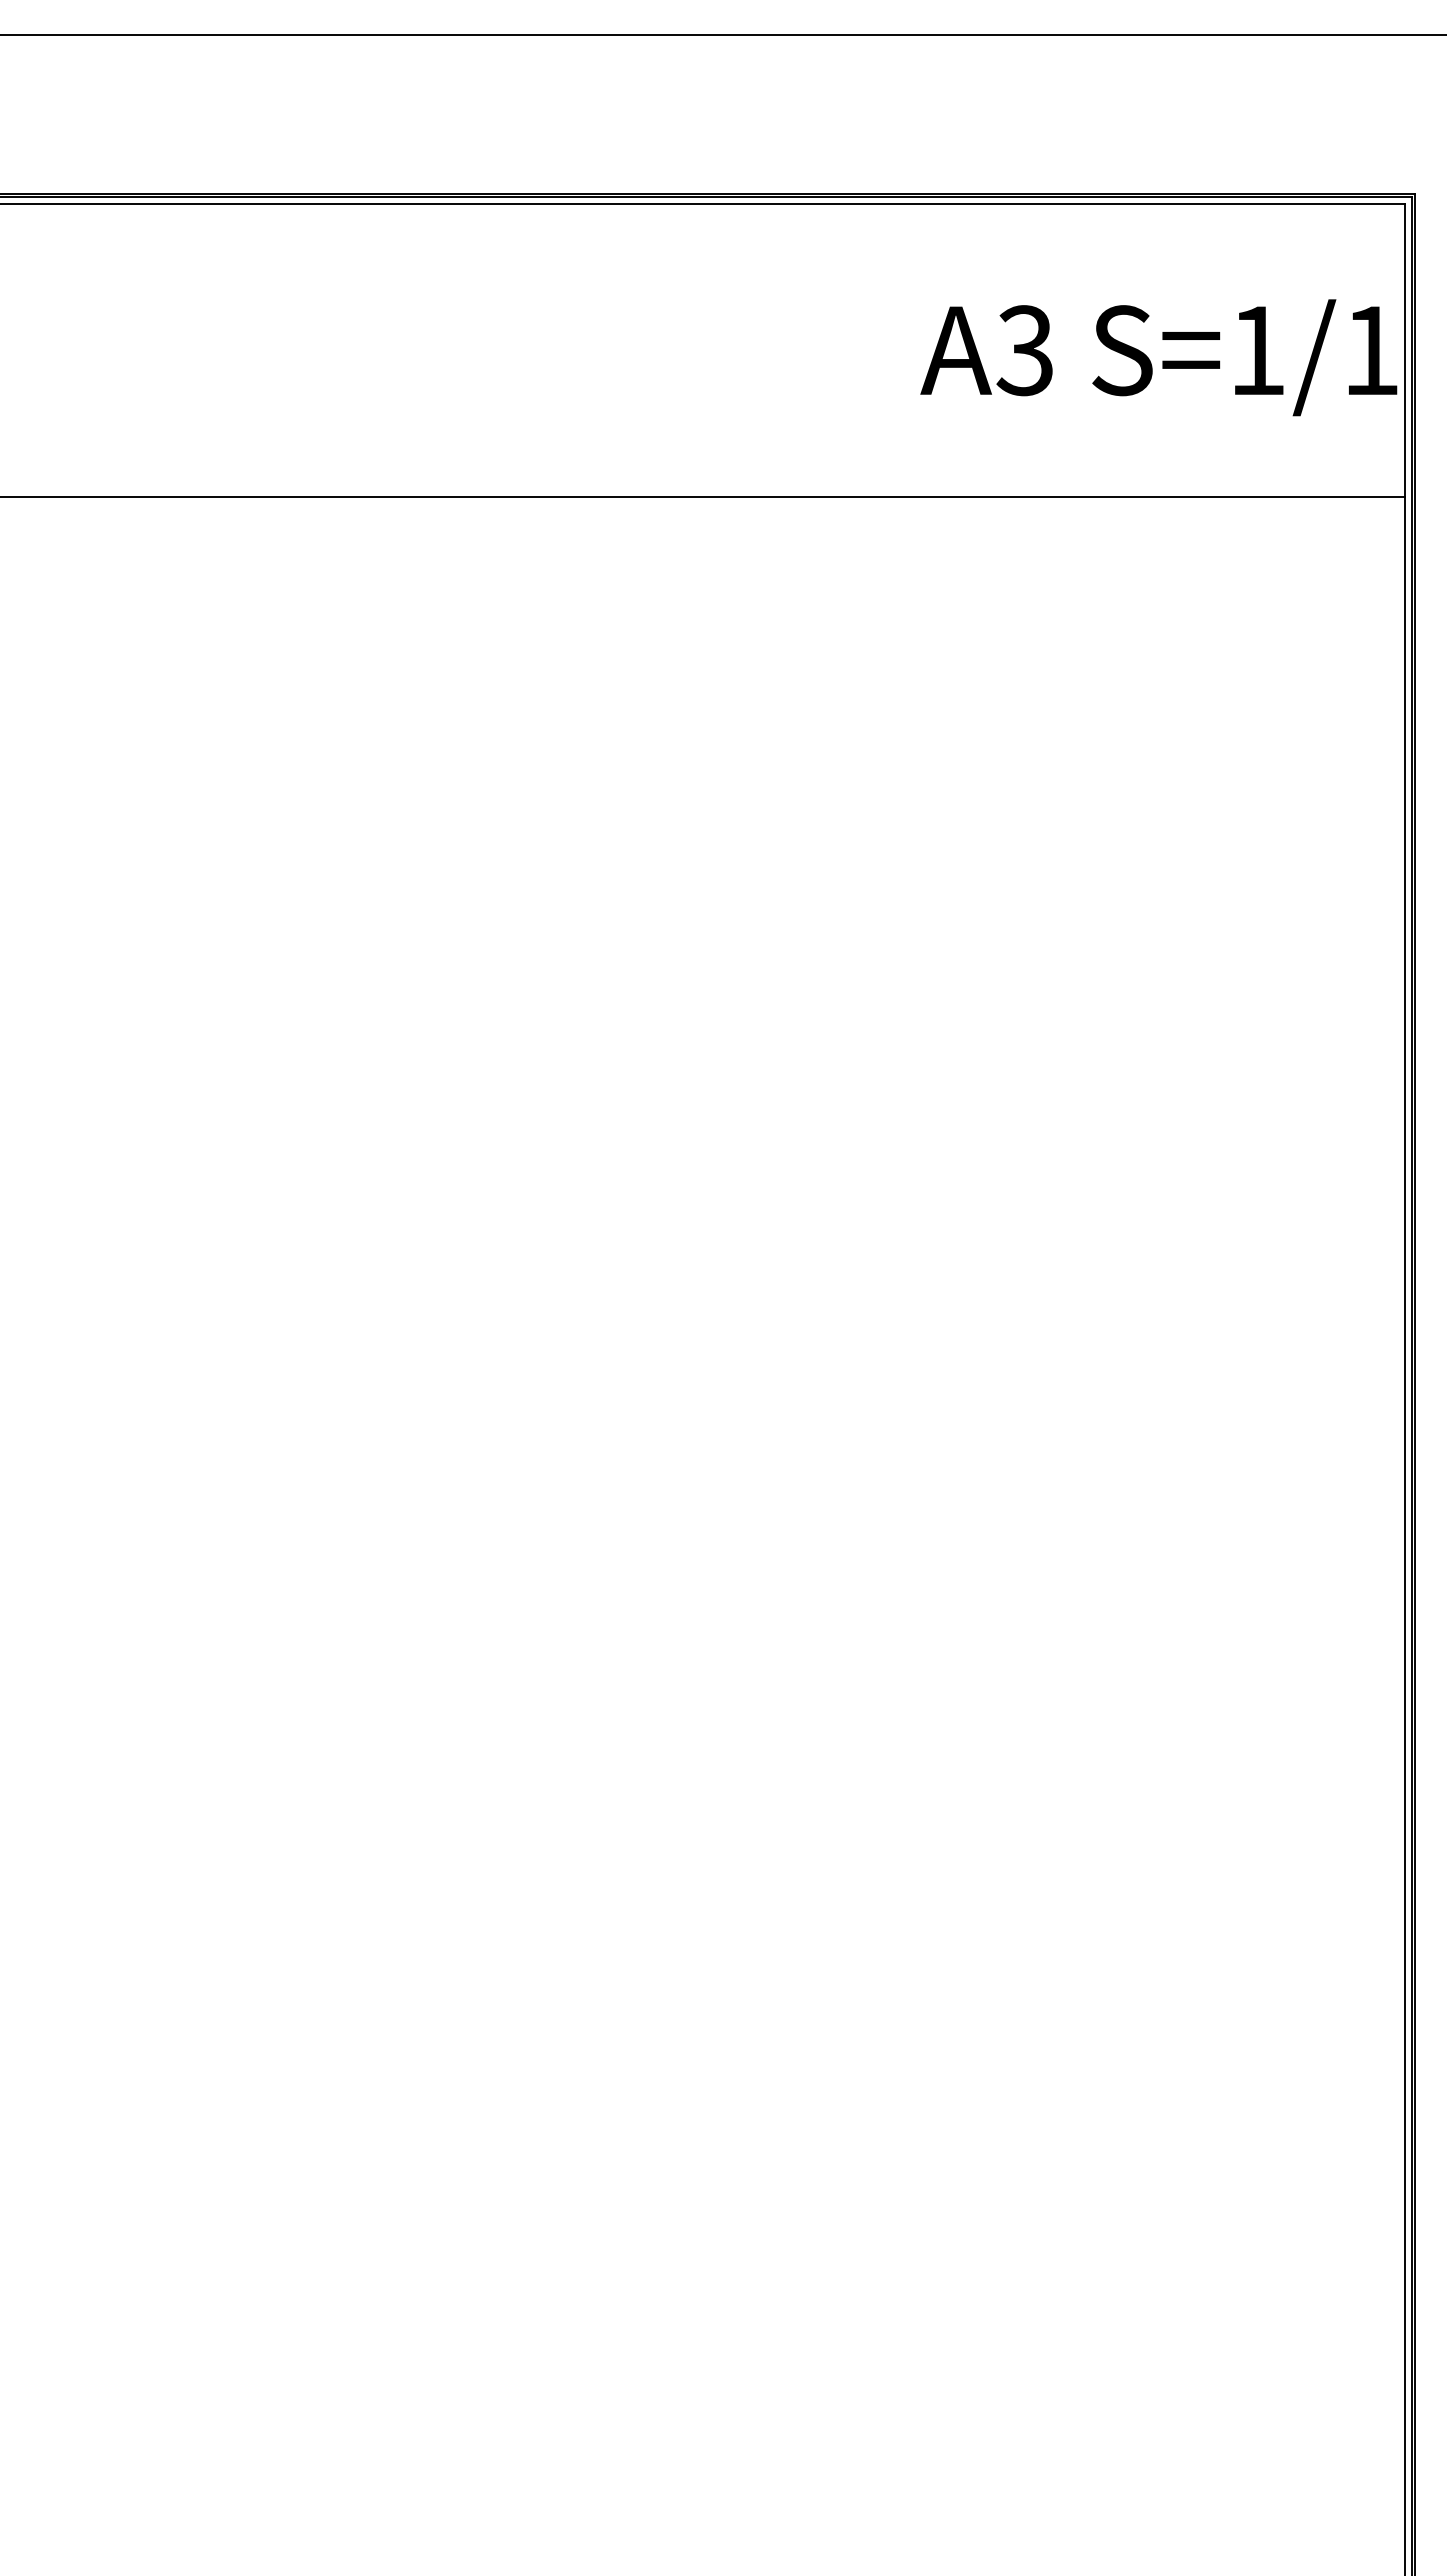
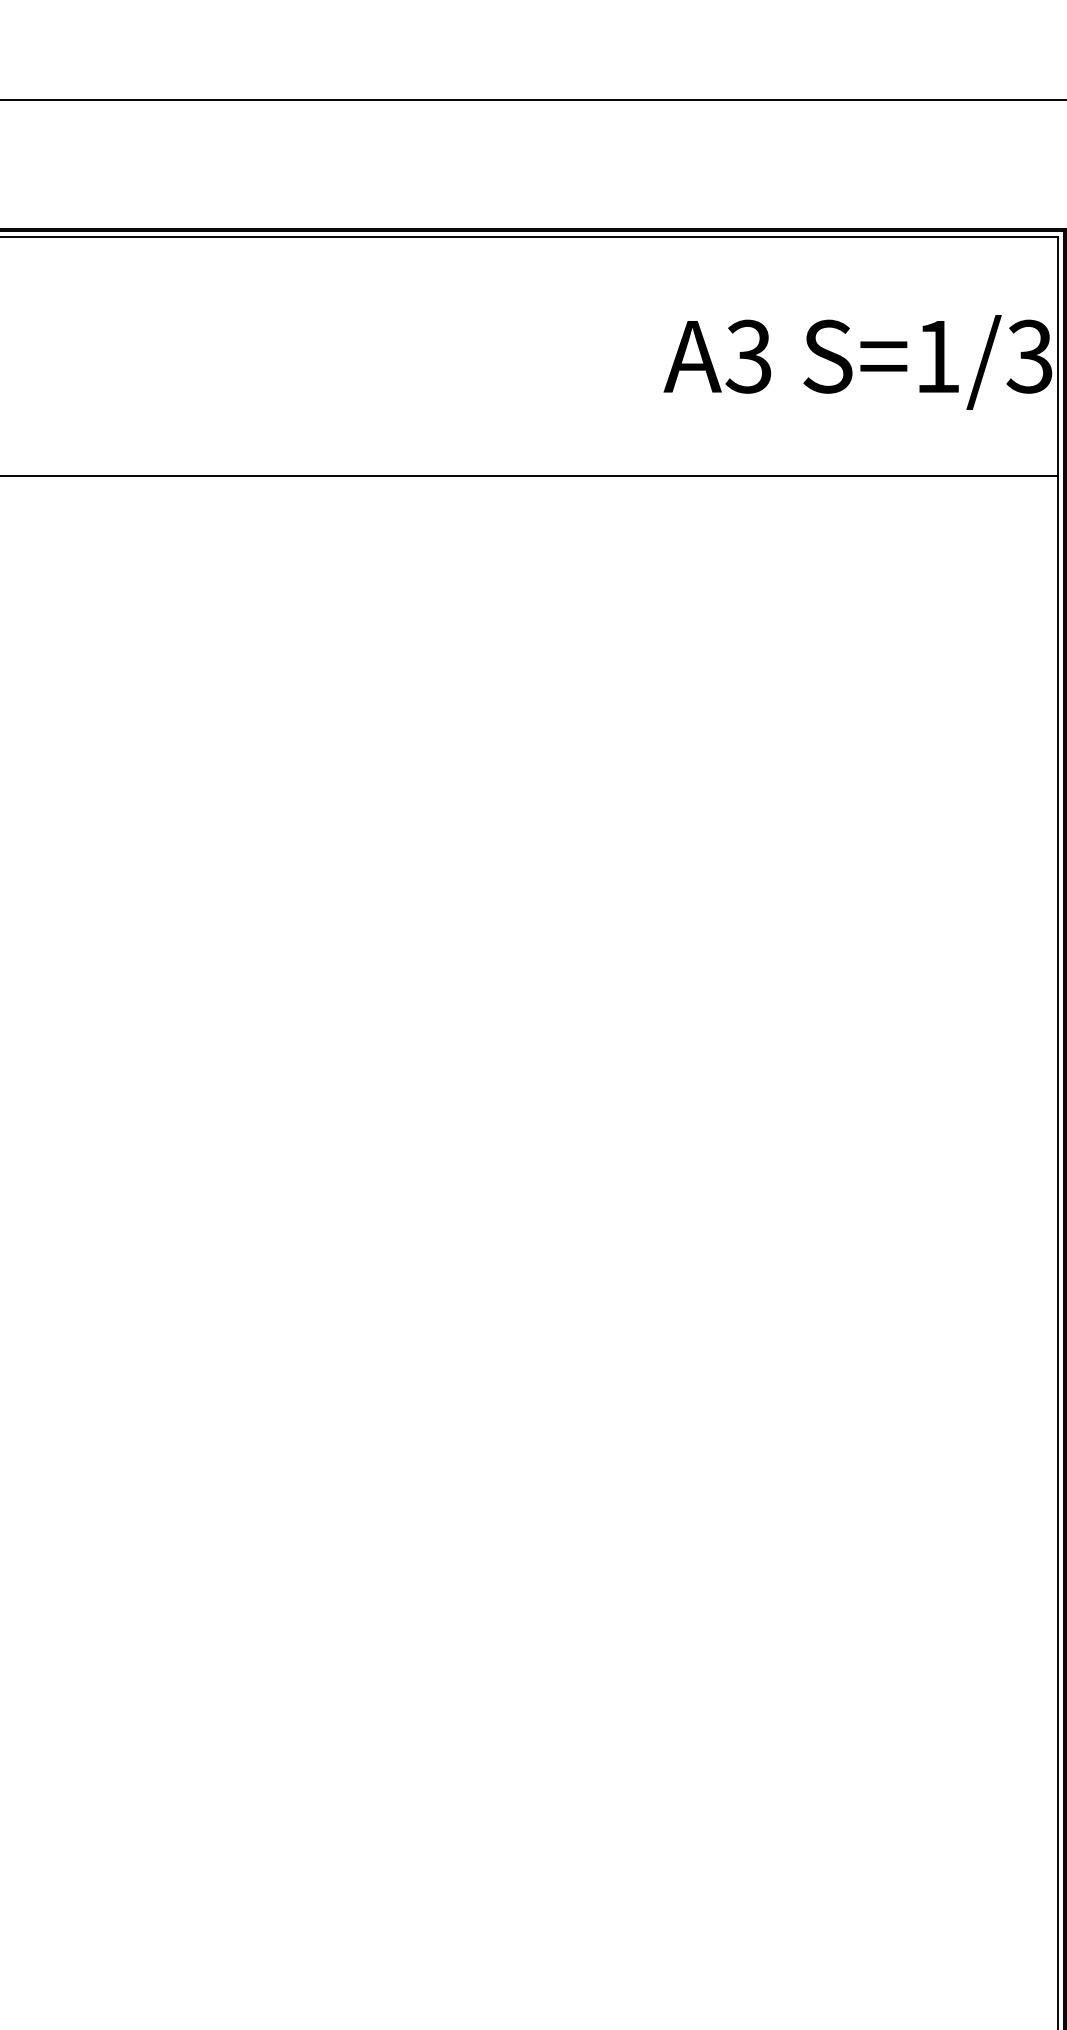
text: (1370, 350) -> (1029, 356), S=1/1 -> S=1/3

